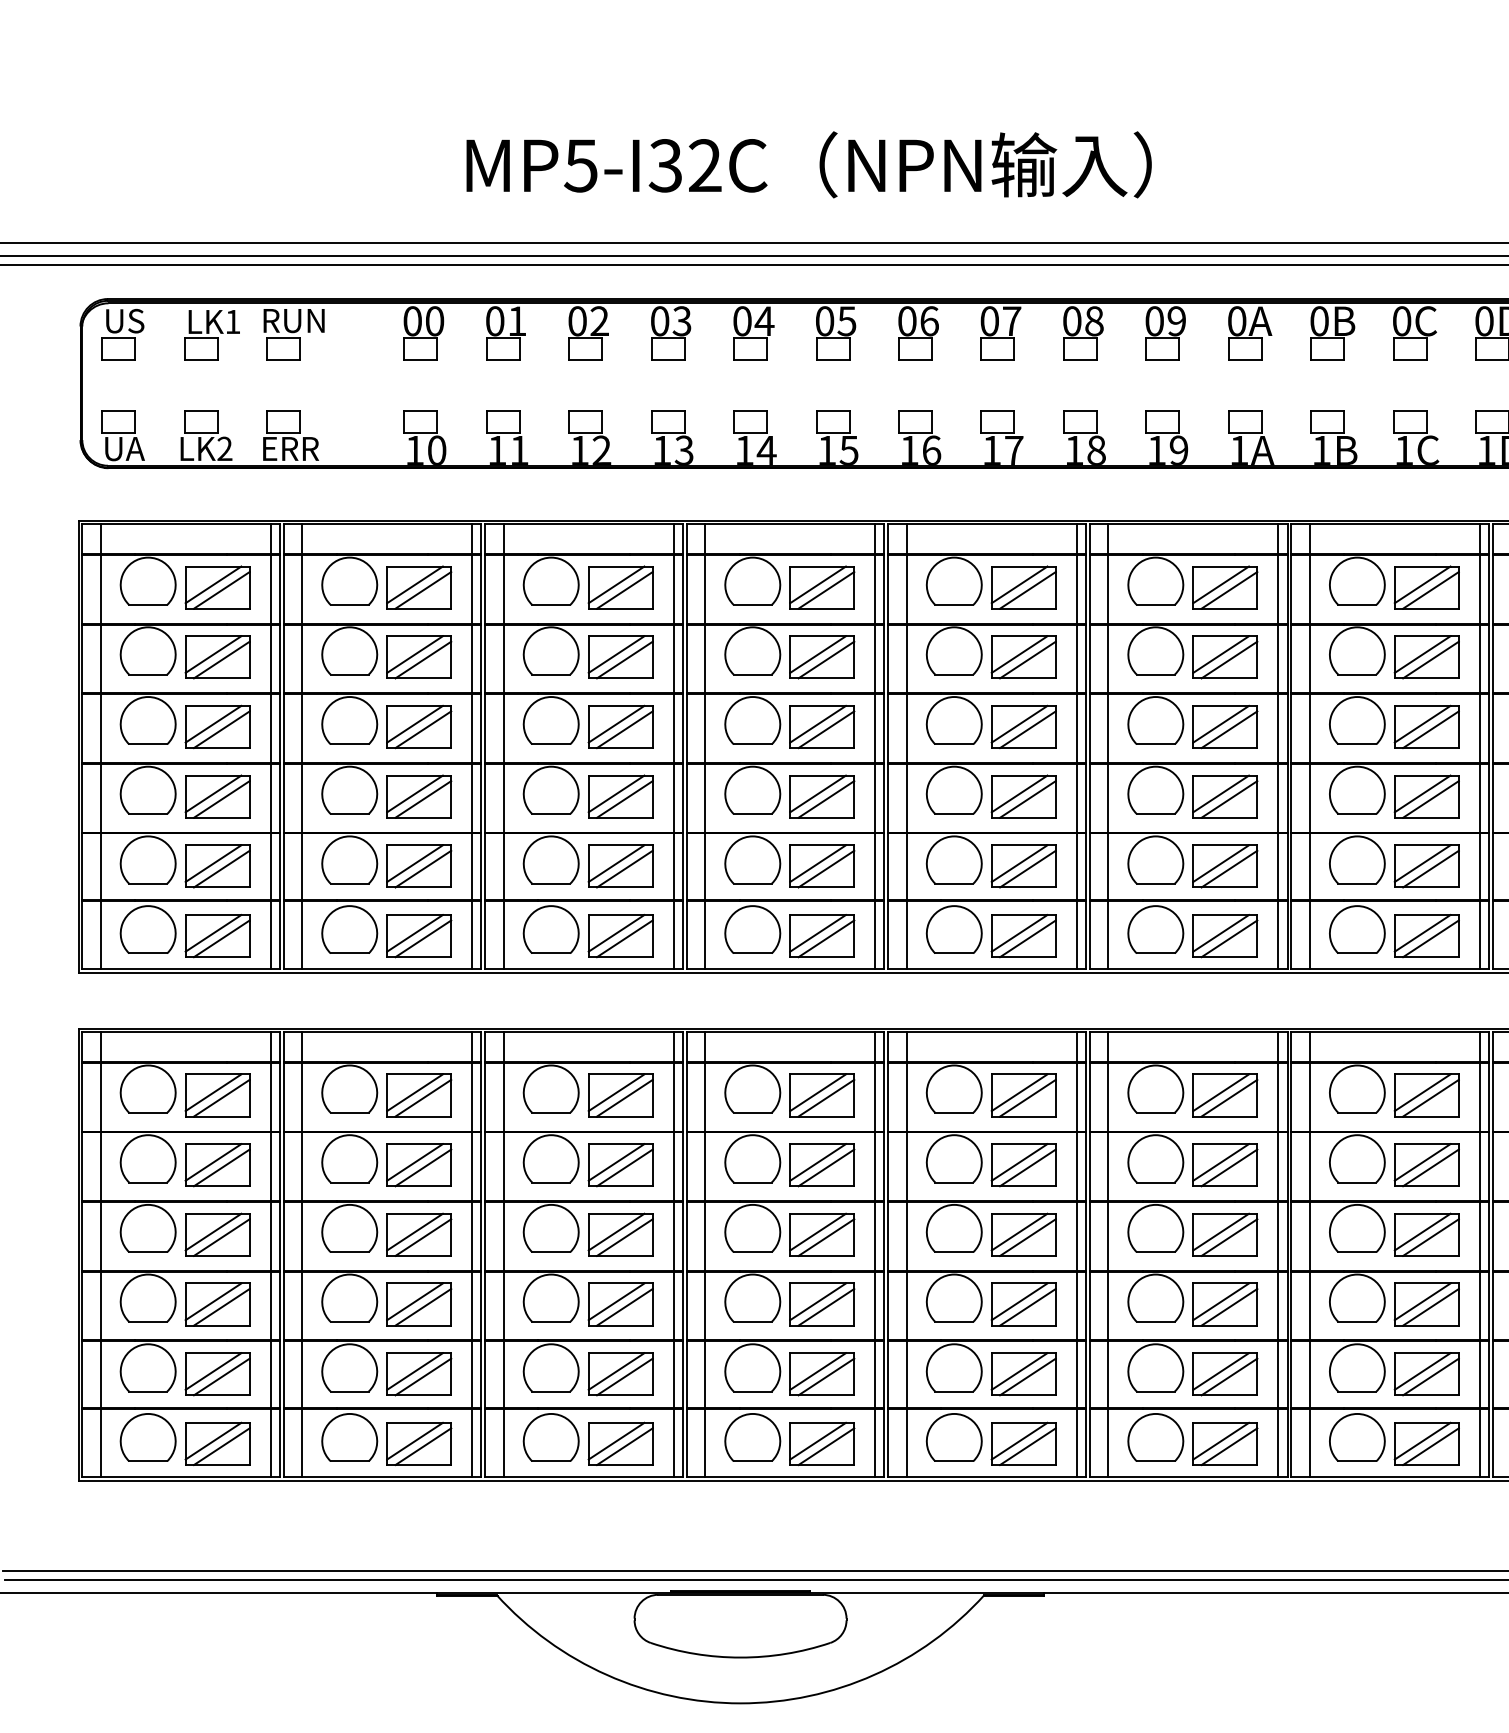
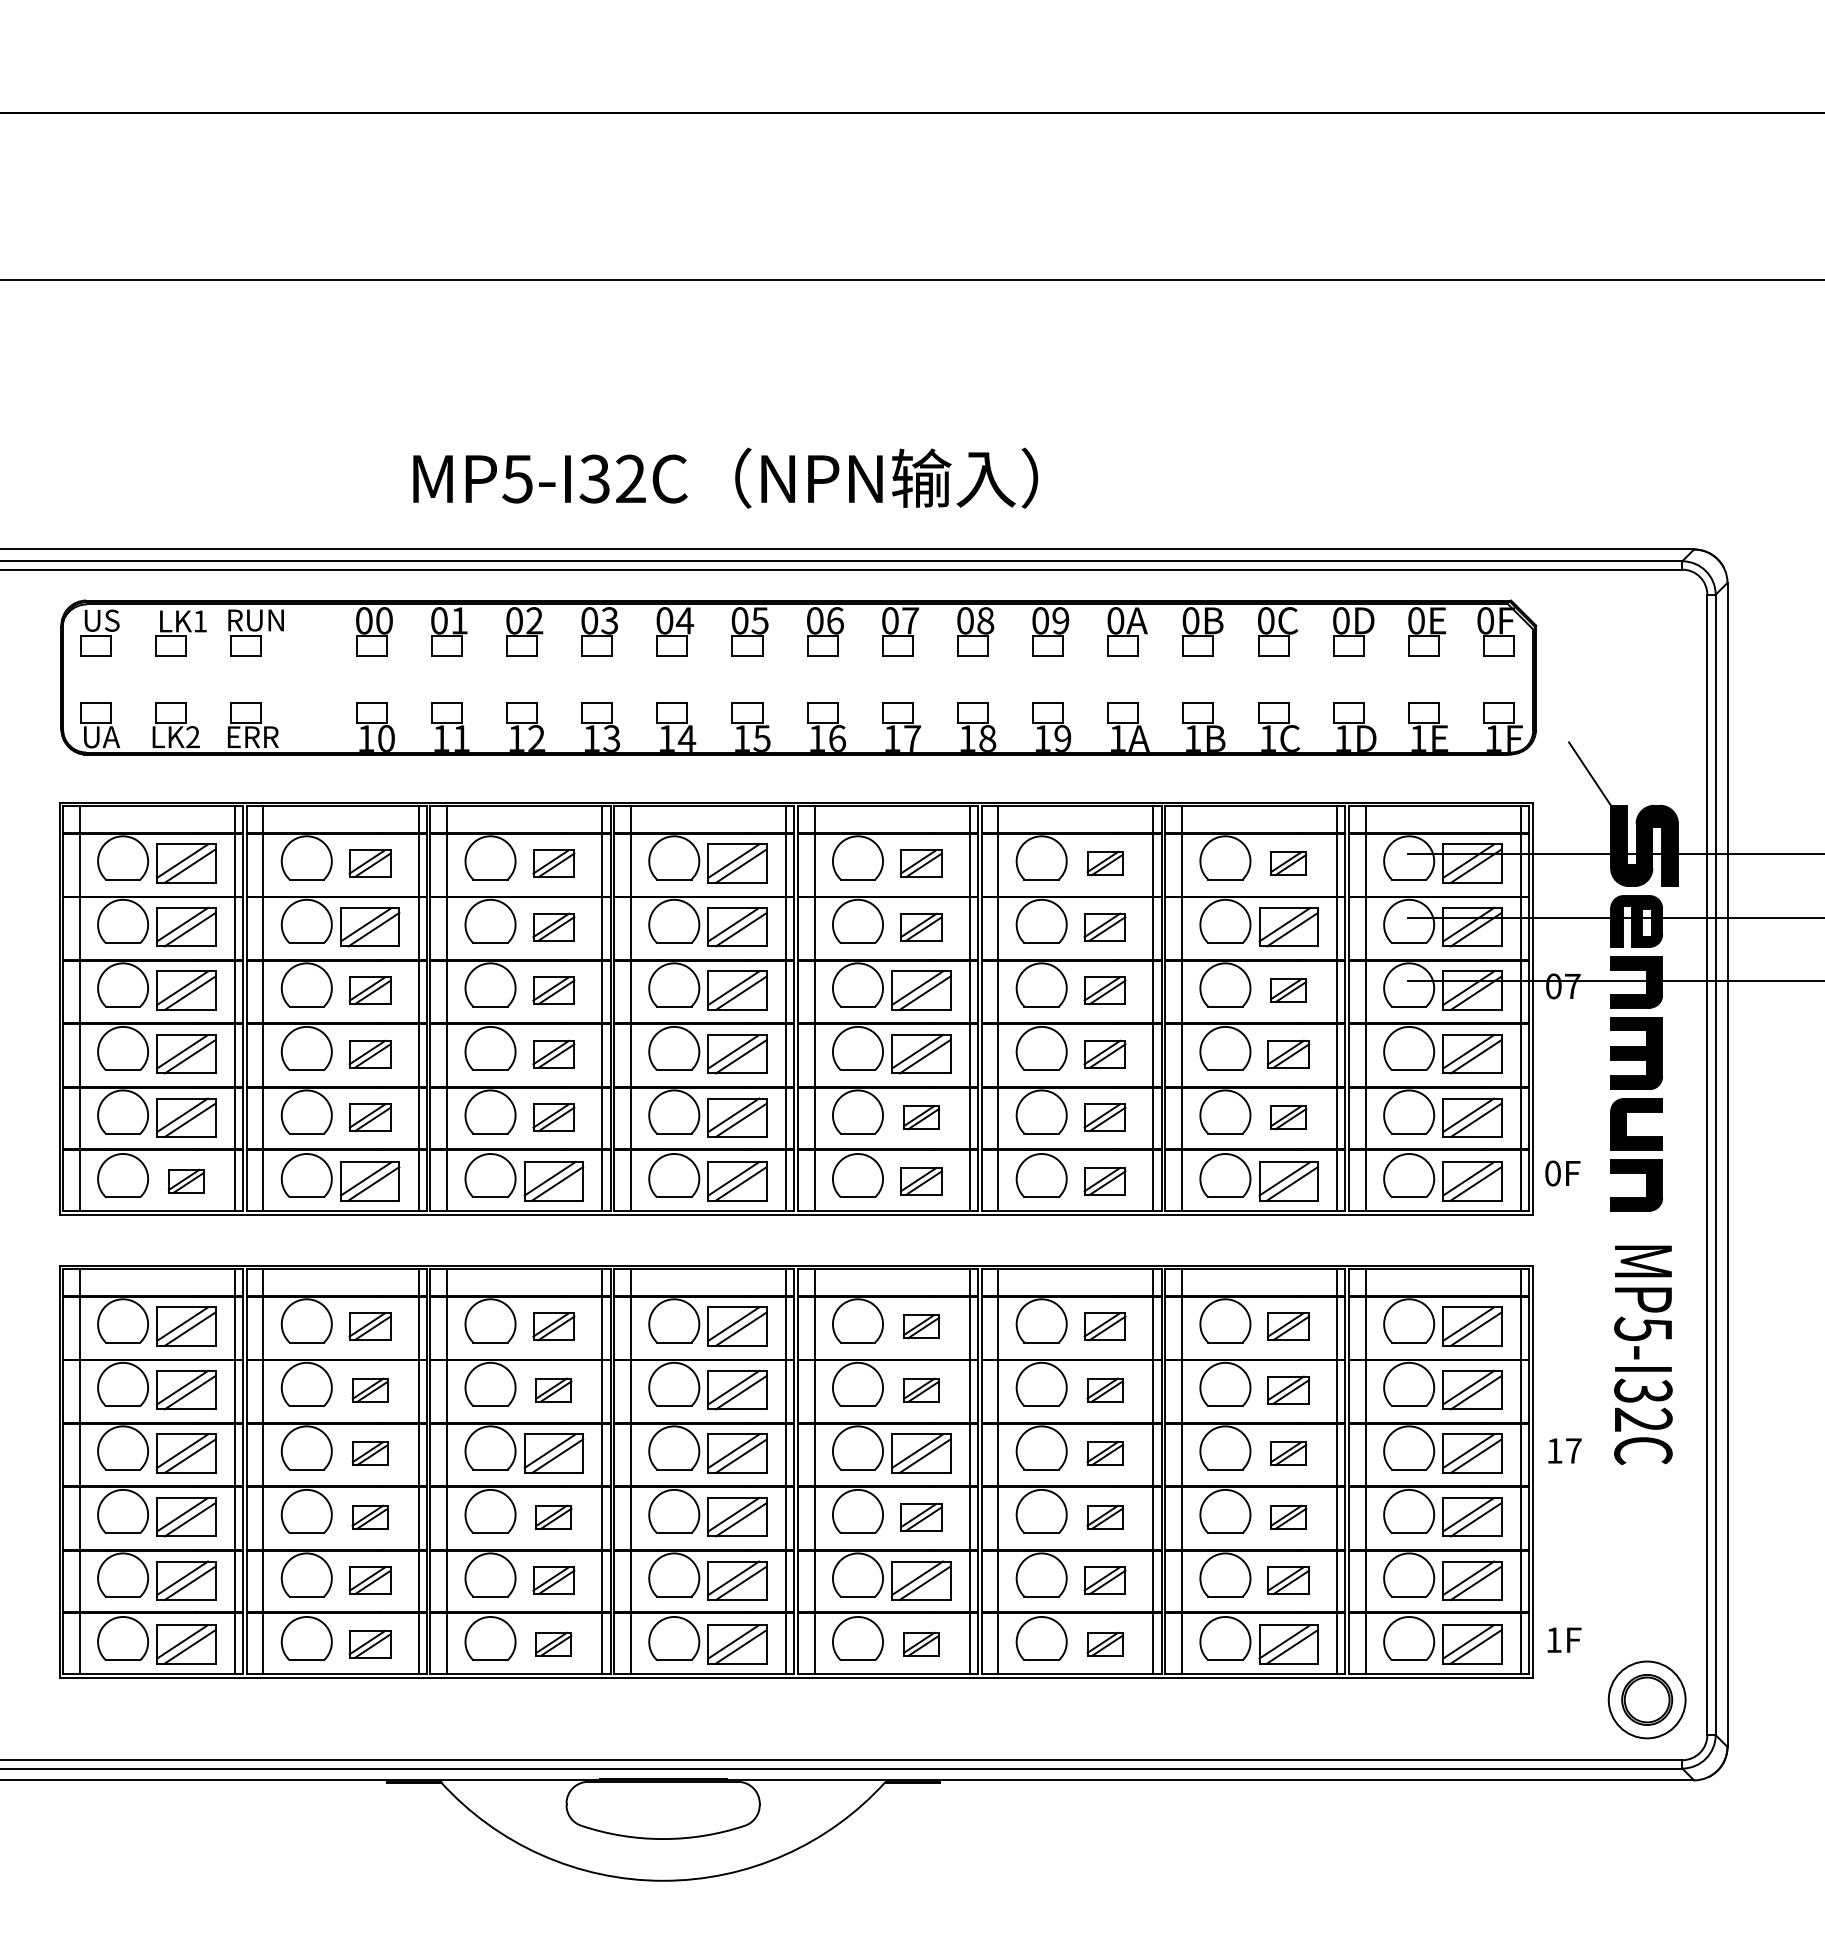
part: (418, 587) -> (369, 863), size x0.7
part: (620, 587) -> (553, 863), size x0.7
part: (1023, 587) -> (921, 863), size x0.7
part: (1224, 587) -> (1104, 863), size x0.6
part: (1426, 587) -> (1288, 863), size x0.6
part: (620, 656) -> (553, 926), size x0.7
part: (1224, 656) -> (1104, 926), size x0.7
part: (1023, 657) -> (921, 927), size x0.7
part: (419, 726) -> (370, 990), size x0.7
part: (620, 726) -> (553, 990), size x0.7
part: (1224, 726) -> (1104, 990), size x0.7
part: (1426, 726) -> (1288, 990), size x0.6
part: (418, 796) -> (369, 1054), size x0.7
part: (620, 796) -> (553, 1054), size x0.7
part: (1224, 796) -> (1104, 1054), size x0.7
part: (1426, 796) -> (1288, 1054), size x0.7
part: (419, 866) -> (370, 1117), size x0.7
part: (620, 866) -> (553, 1117), size x0.7
part: (1023, 866) -> (921, 1117), size x0.6
part: (1224, 866) -> (1104, 1117), size x0.7
part: (1426, 866) -> (1288, 1117), size x0.6
part: (217, 936) -> (186, 1181), size x0.6
part: (1023, 936) -> (921, 1181), size x0.7
part: (1224, 936) -> (1104, 1181), size x0.7
part: (418, 1095) -> (369, 1326), size x0.7
part: (620, 1095) -> (553, 1326), size x0.7
part: (1023, 1095) -> (921, 1326), size x0.6
part: (1224, 1095) -> (1104, 1326), size x0.7
part: (1426, 1095) -> (1288, 1326), size x0.7
part: (620, 1164) -> (553, 1389), size x0.6
part: (1224, 1164) -> (1104, 1389), size x0.6
part: (1426, 1164) -> (1288, 1389), size x0.7
part: (419, 1165) -> (370, 1390), size x0.6
part: (1023, 1165) -> (921, 1390), size x0.6
part: (419, 1234) -> (370, 1453), size x0.6
part: (1224, 1234) -> (1104, 1453), size x0.6
part: (1426, 1234) -> (1288, 1453), size x0.6
part: (418, 1304) -> (369, 1517), size x0.6
part: (620, 1304) -> (553, 1517), size x0.6
part: (1023, 1304) -> (921, 1517), size x0.7
part: (1224, 1304) -> (1104, 1517), size x0.6
part: (1426, 1304) -> (1288, 1517), size x0.6
part: (419, 1373) -> (370, 1580), size x0.7
part: (620, 1373) -> (553, 1580), size x0.7
part: (1224, 1373) -> (1104, 1580), size x0.7
part: (1426, 1373) -> (1288, 1580), size x0.7
part: (418, 1444) -> (369, 1644), size x0.7
part: (620, 1444) -> (553, 1644), size x0.6
part: (1023, 1444) -> (921, 1644), size x0.6
part: (1224, 1444) -> (1104, 1644), size x0.6

